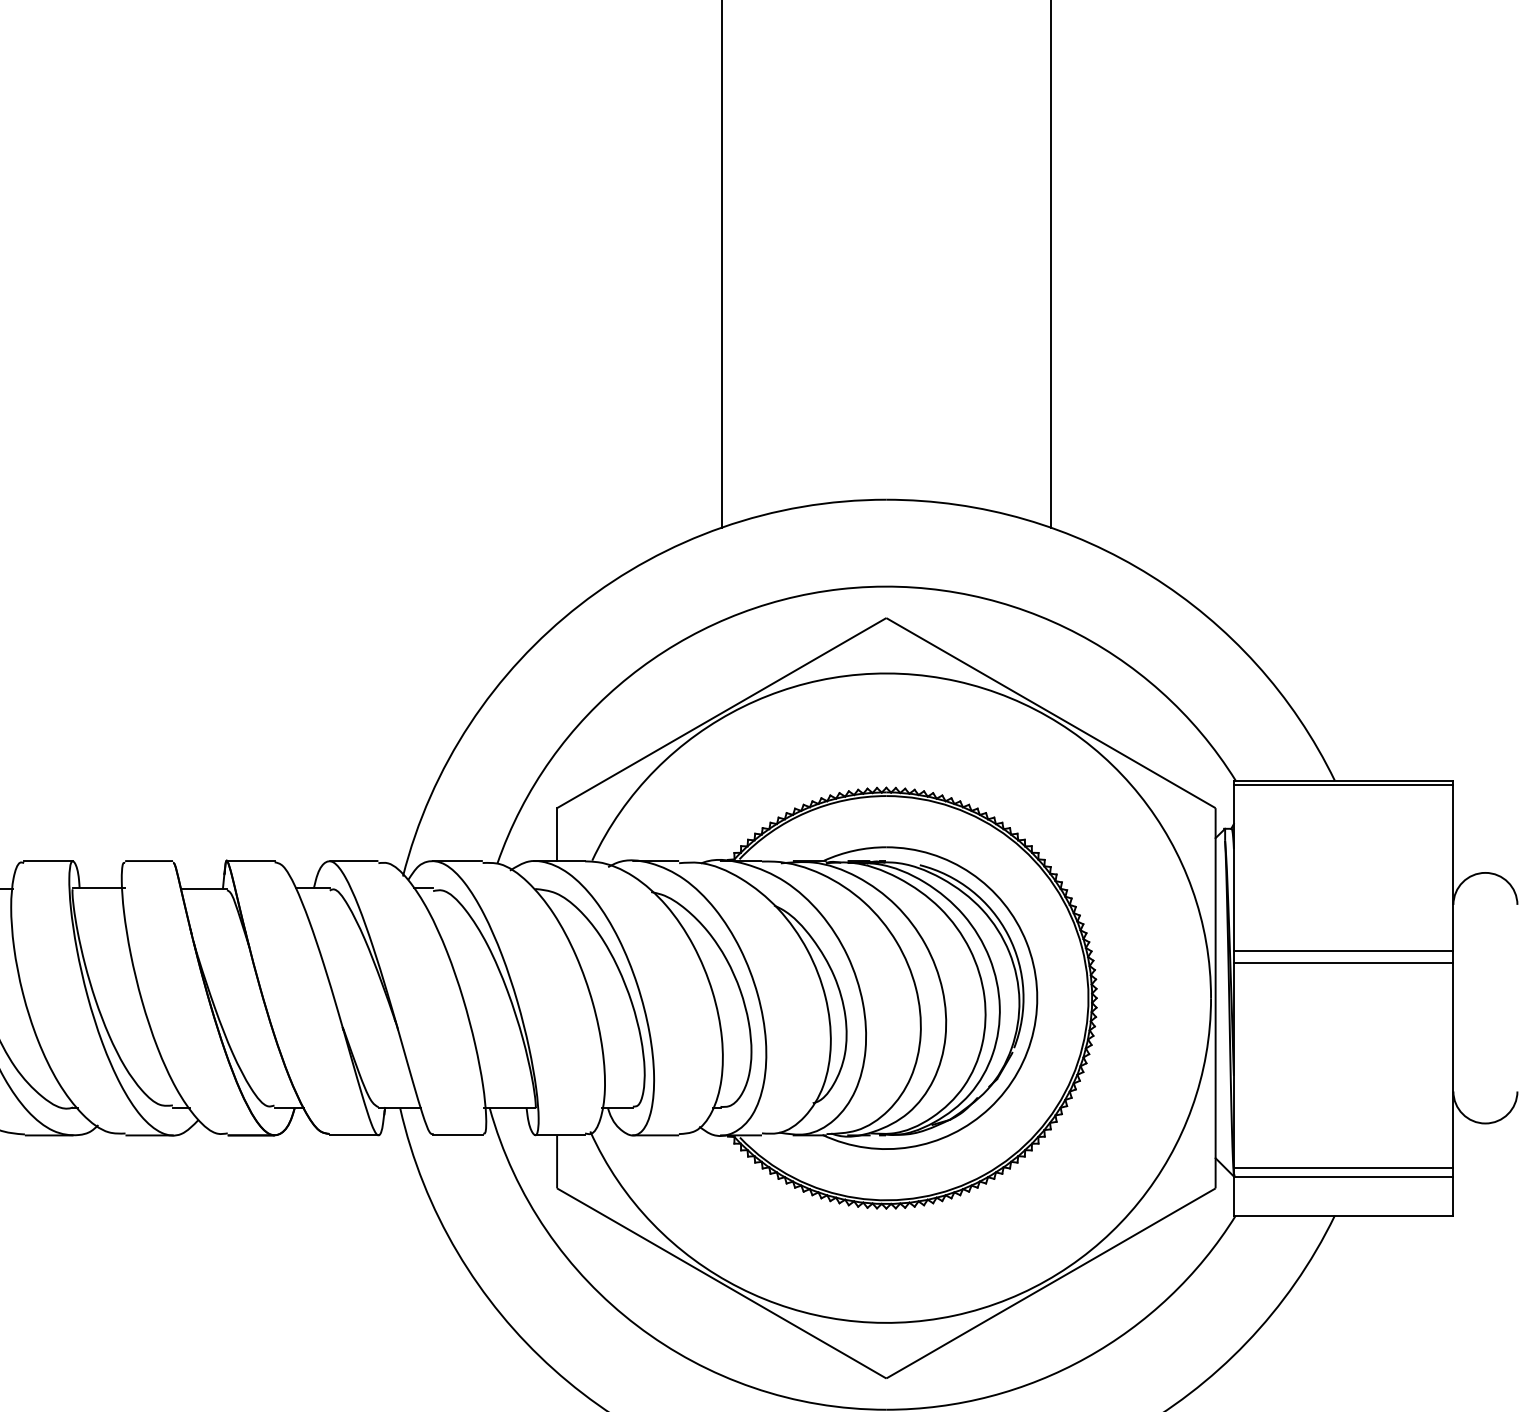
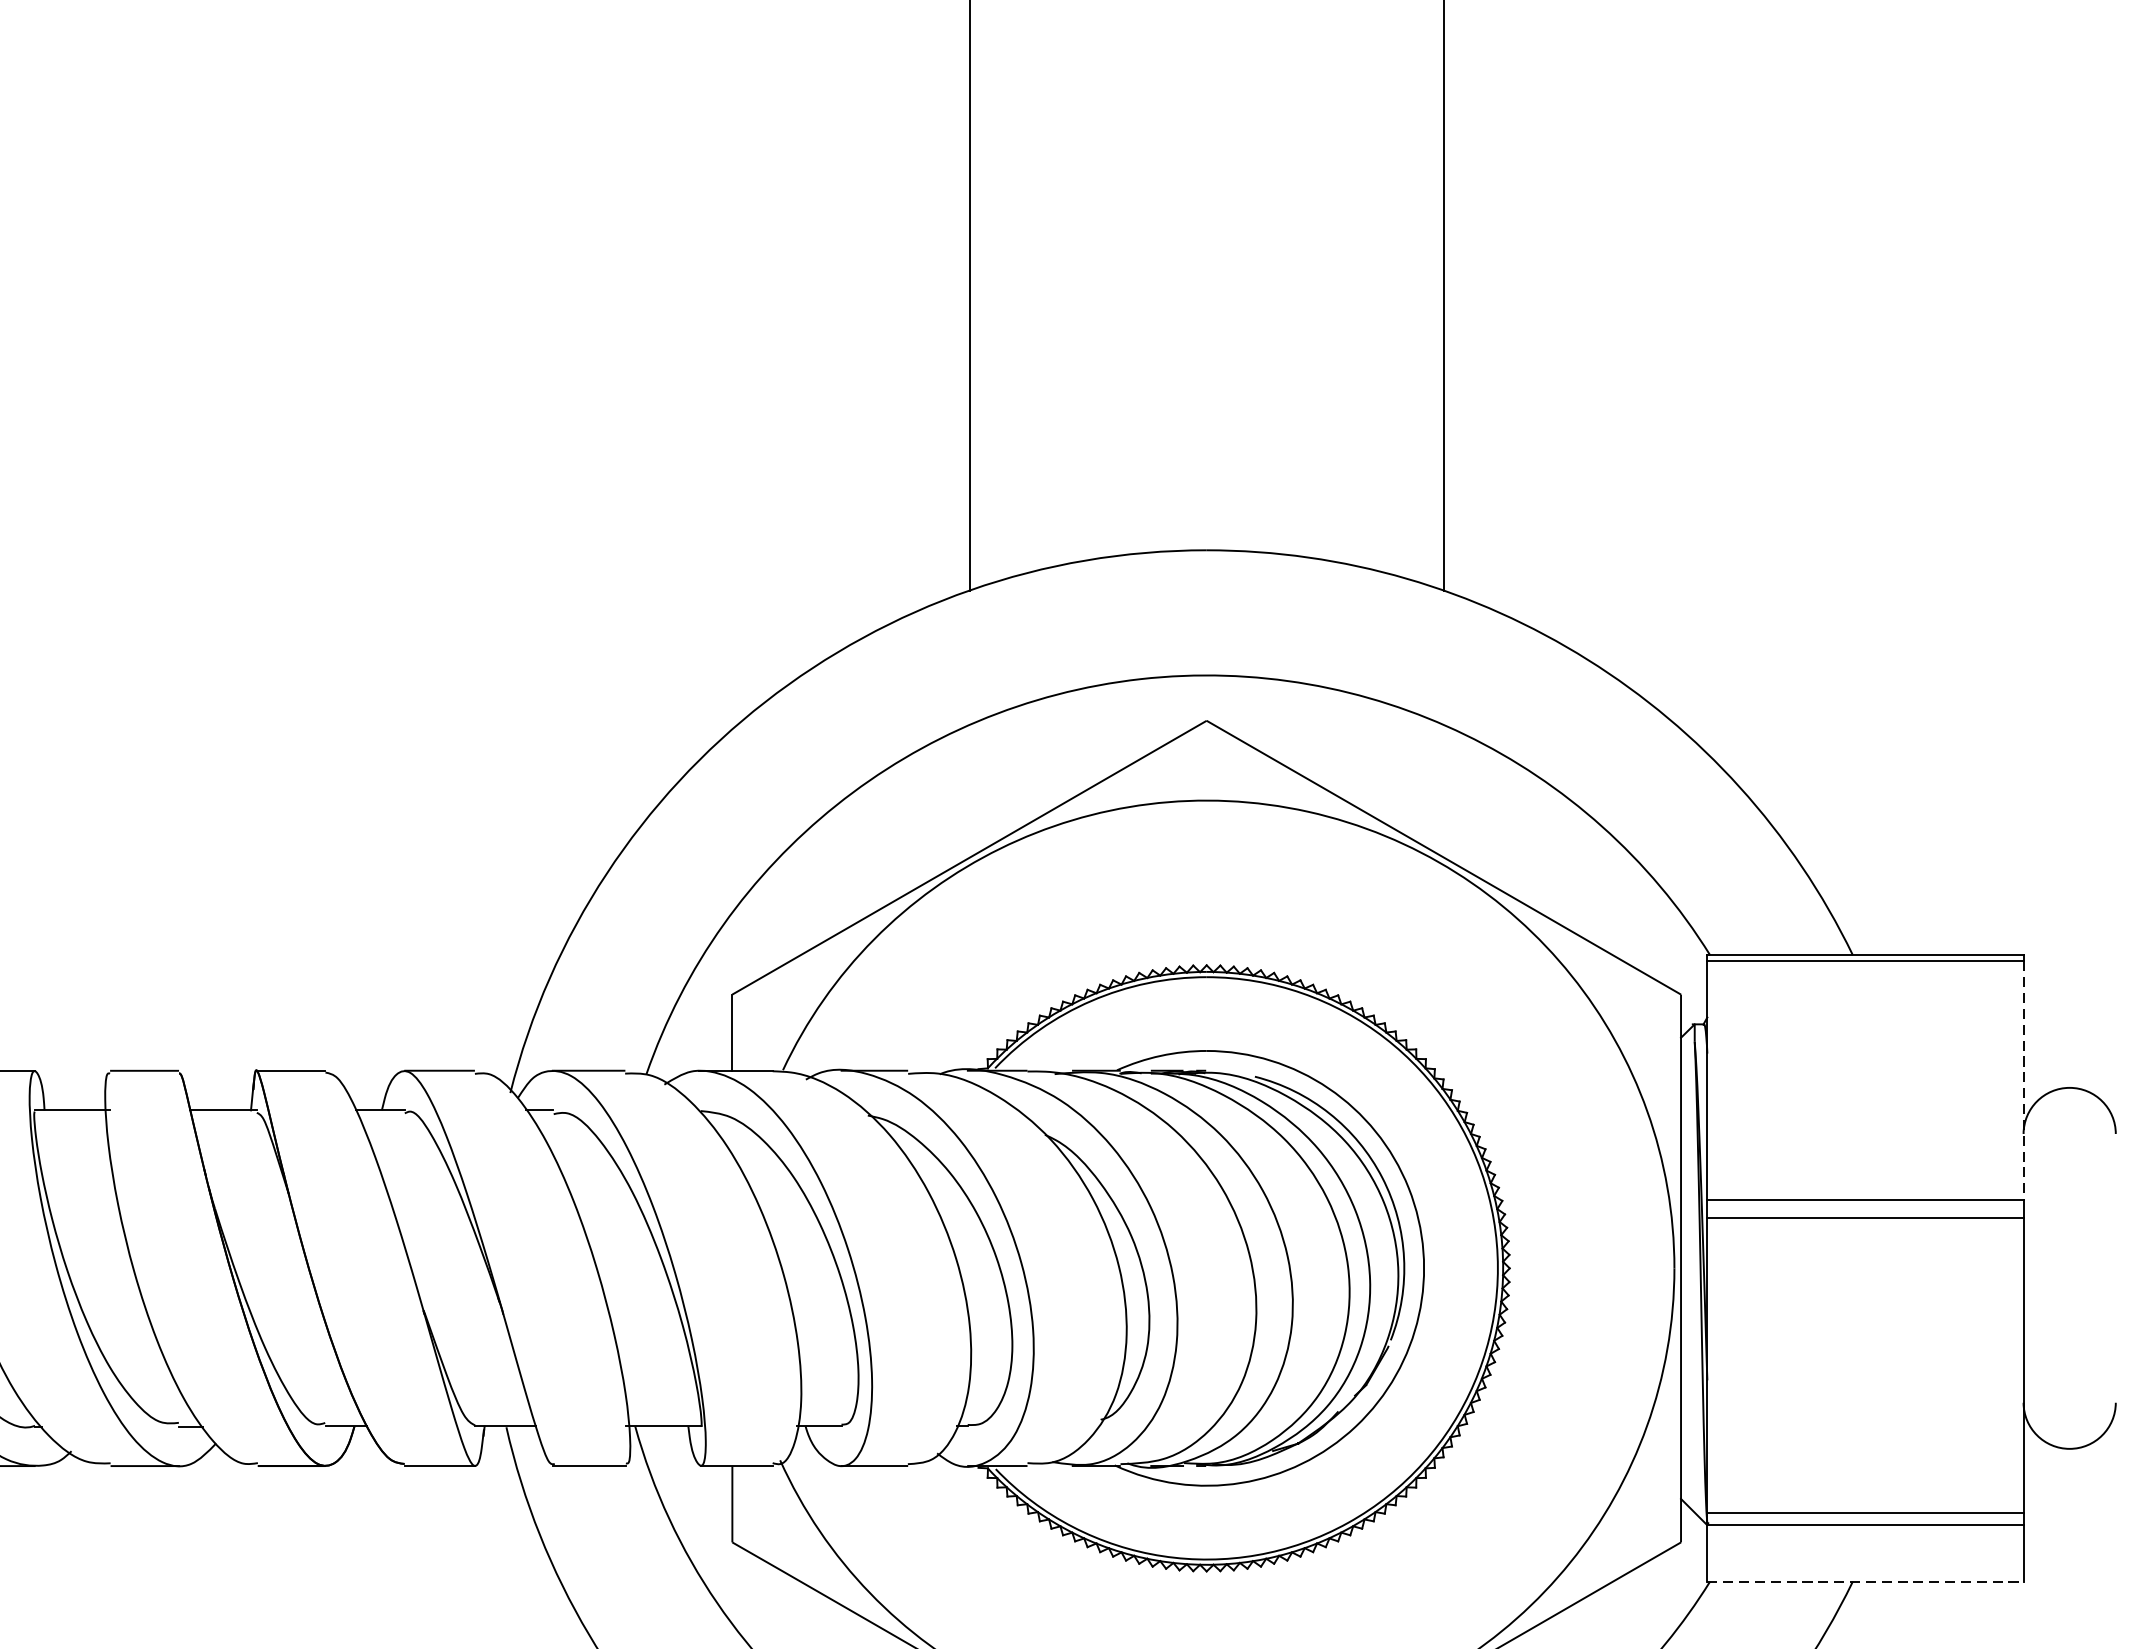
line: (1453, 867) -> (2023, 1080), solid -> dashed
line: (1343, 1215) -> (1865, 1581), solid -> dashed

